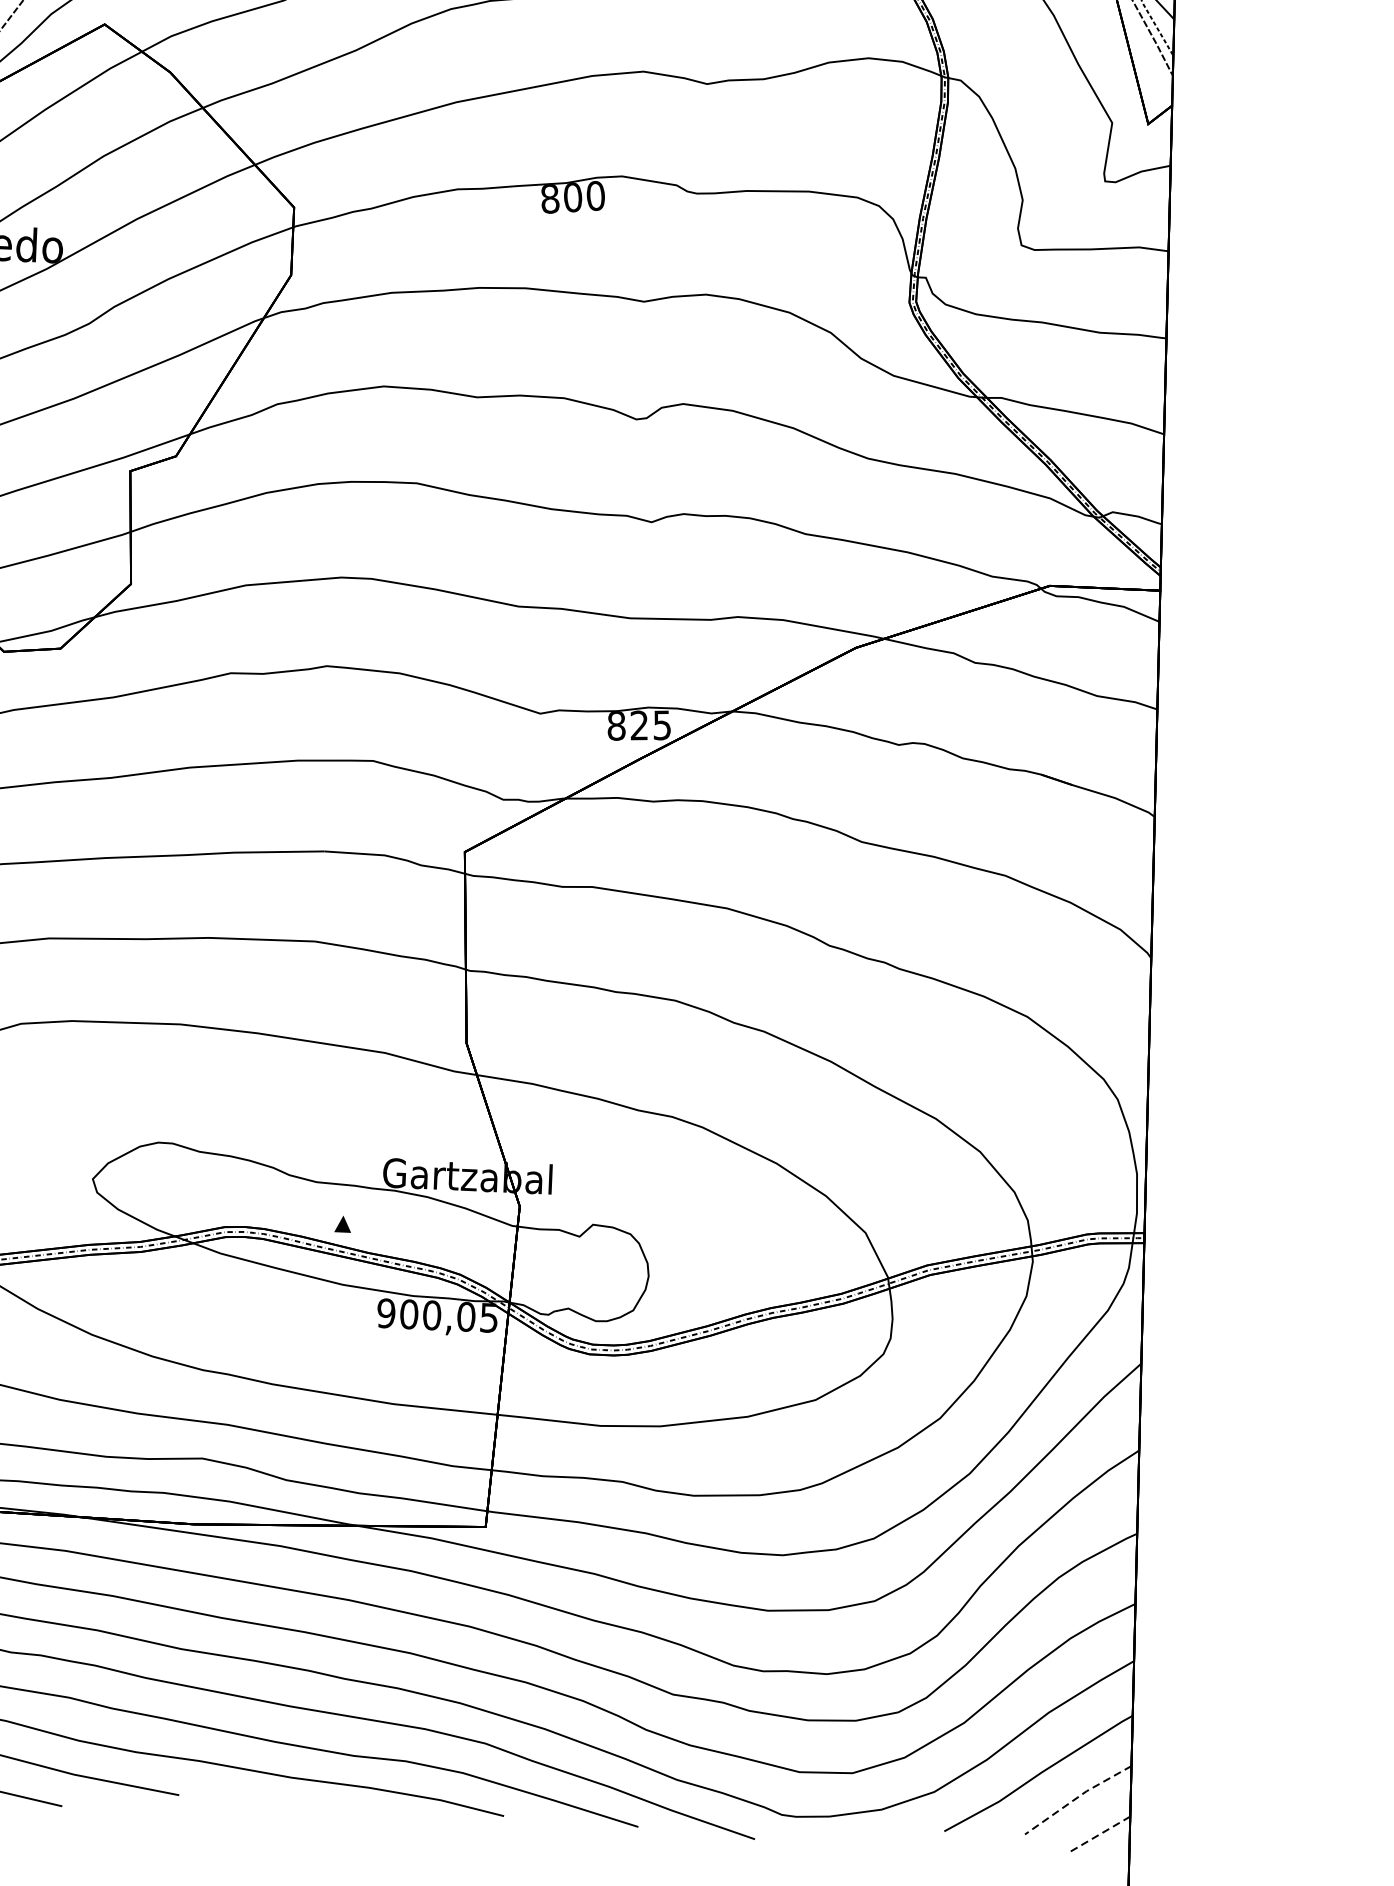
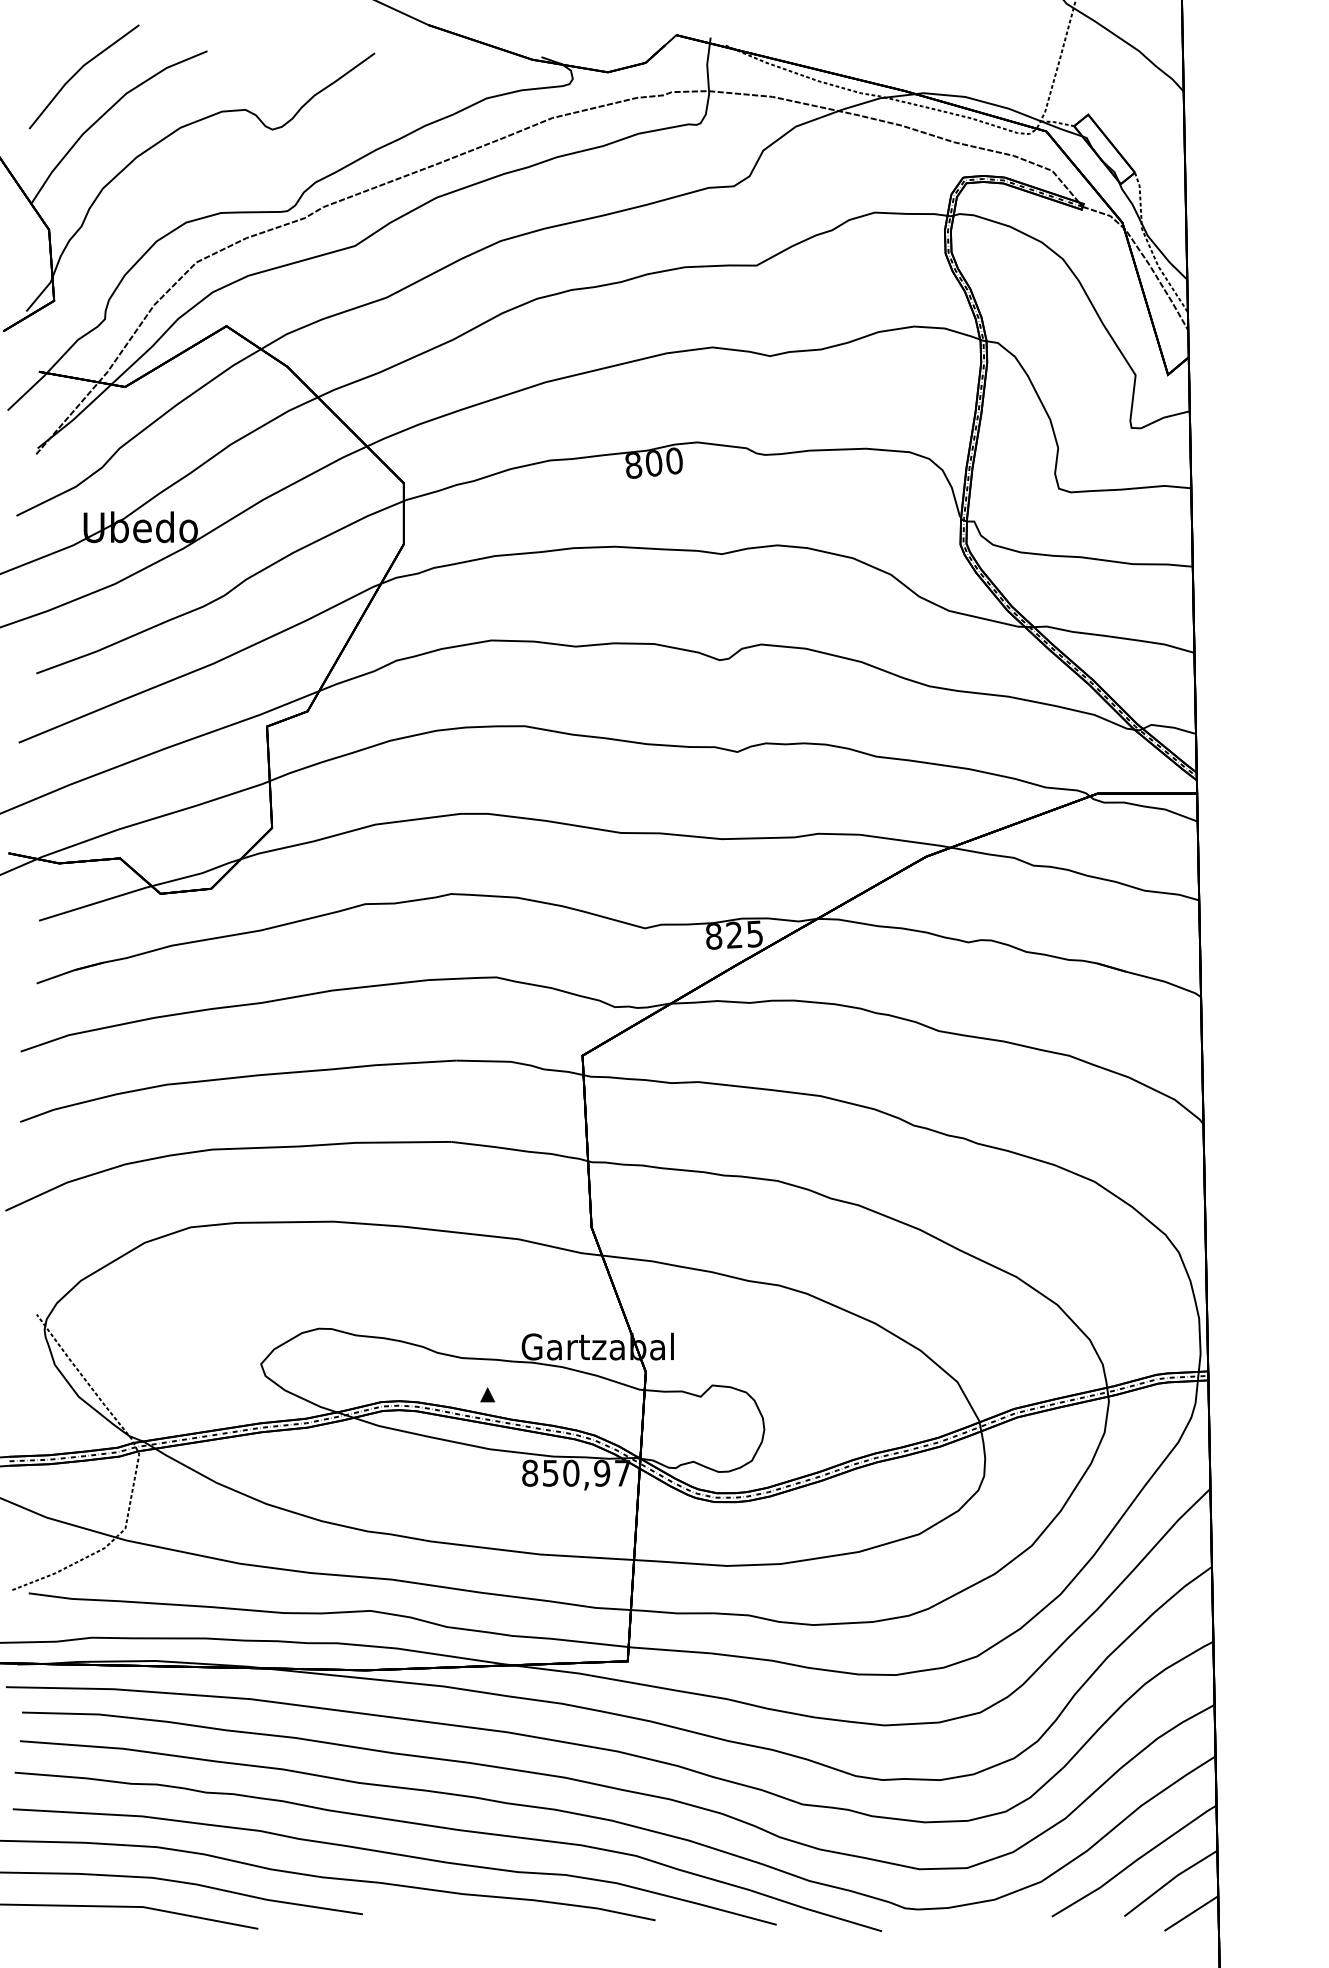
text: (437, 1314) -> (576, 1472), 900,05 -> 850,97
line: (1077, 1797) -> (1170, 1881), dashed -> solid
line: (1098, 1834) -> (1190, 1913), dashed -> solid

